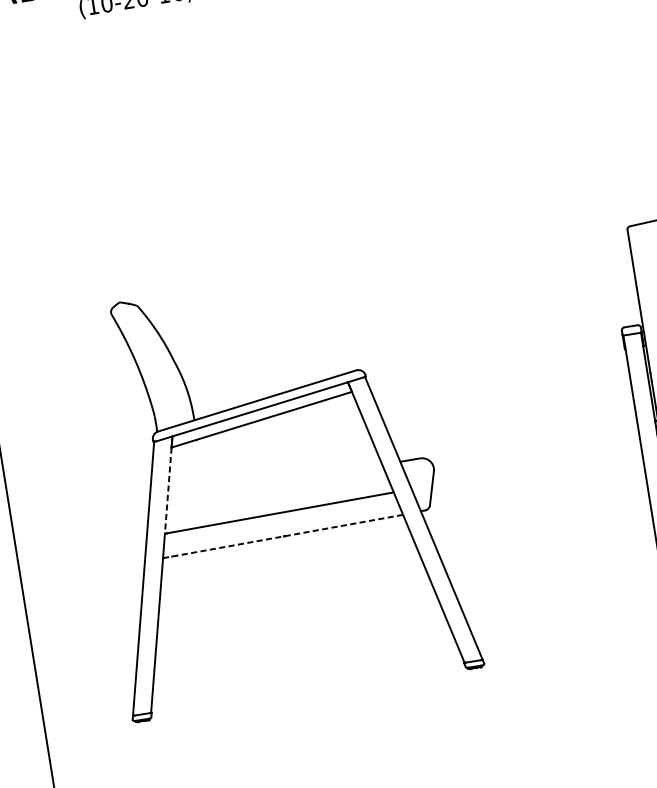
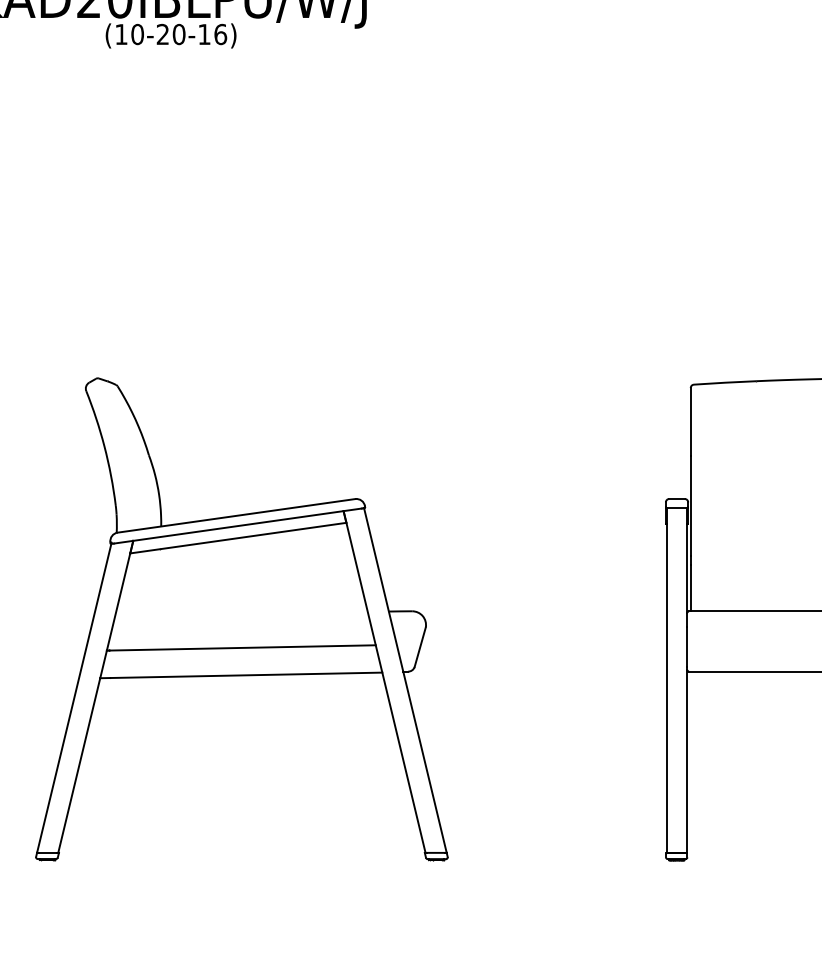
line: (168, 491) -> (118, 602), dashed -> solid
line: (283, 536) -> (241, 675), dashed -> solid

